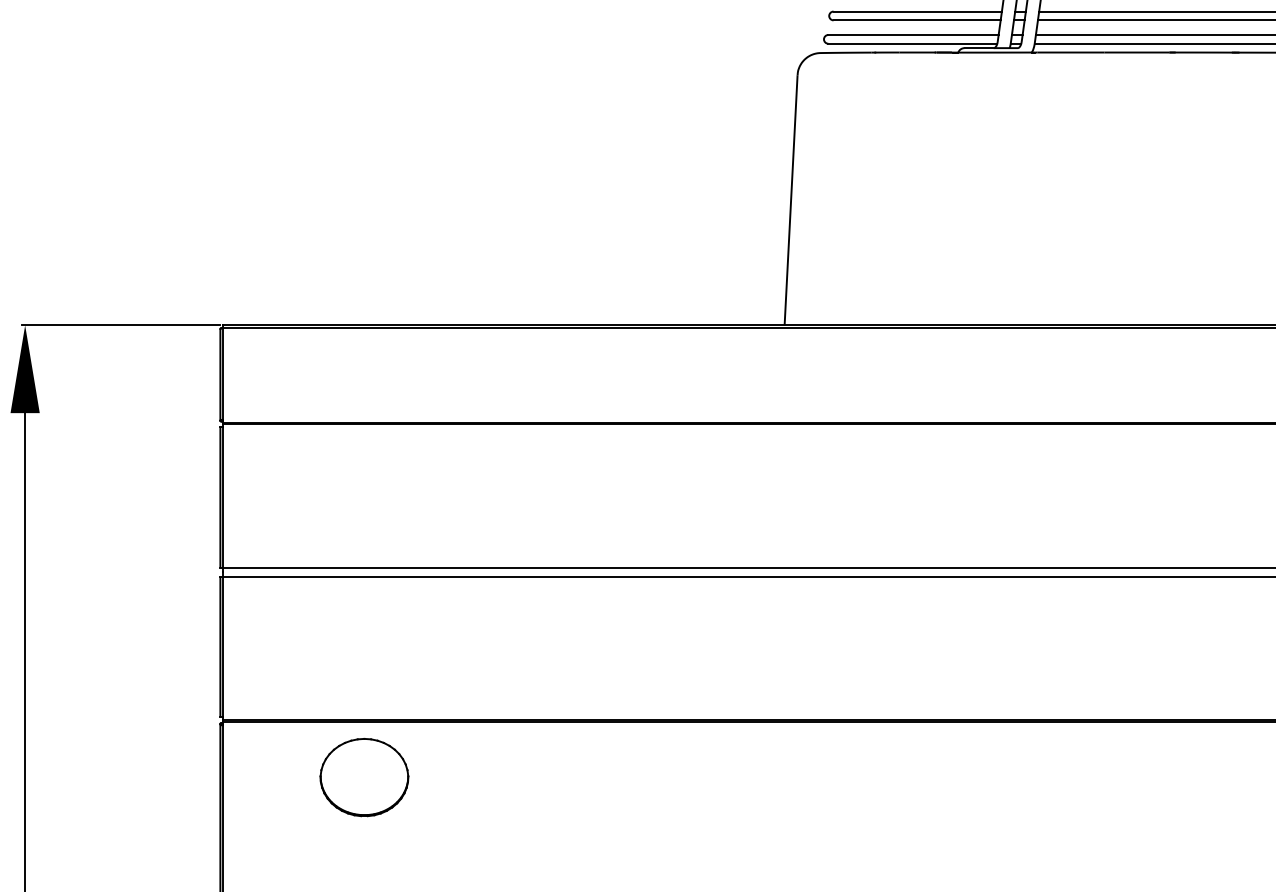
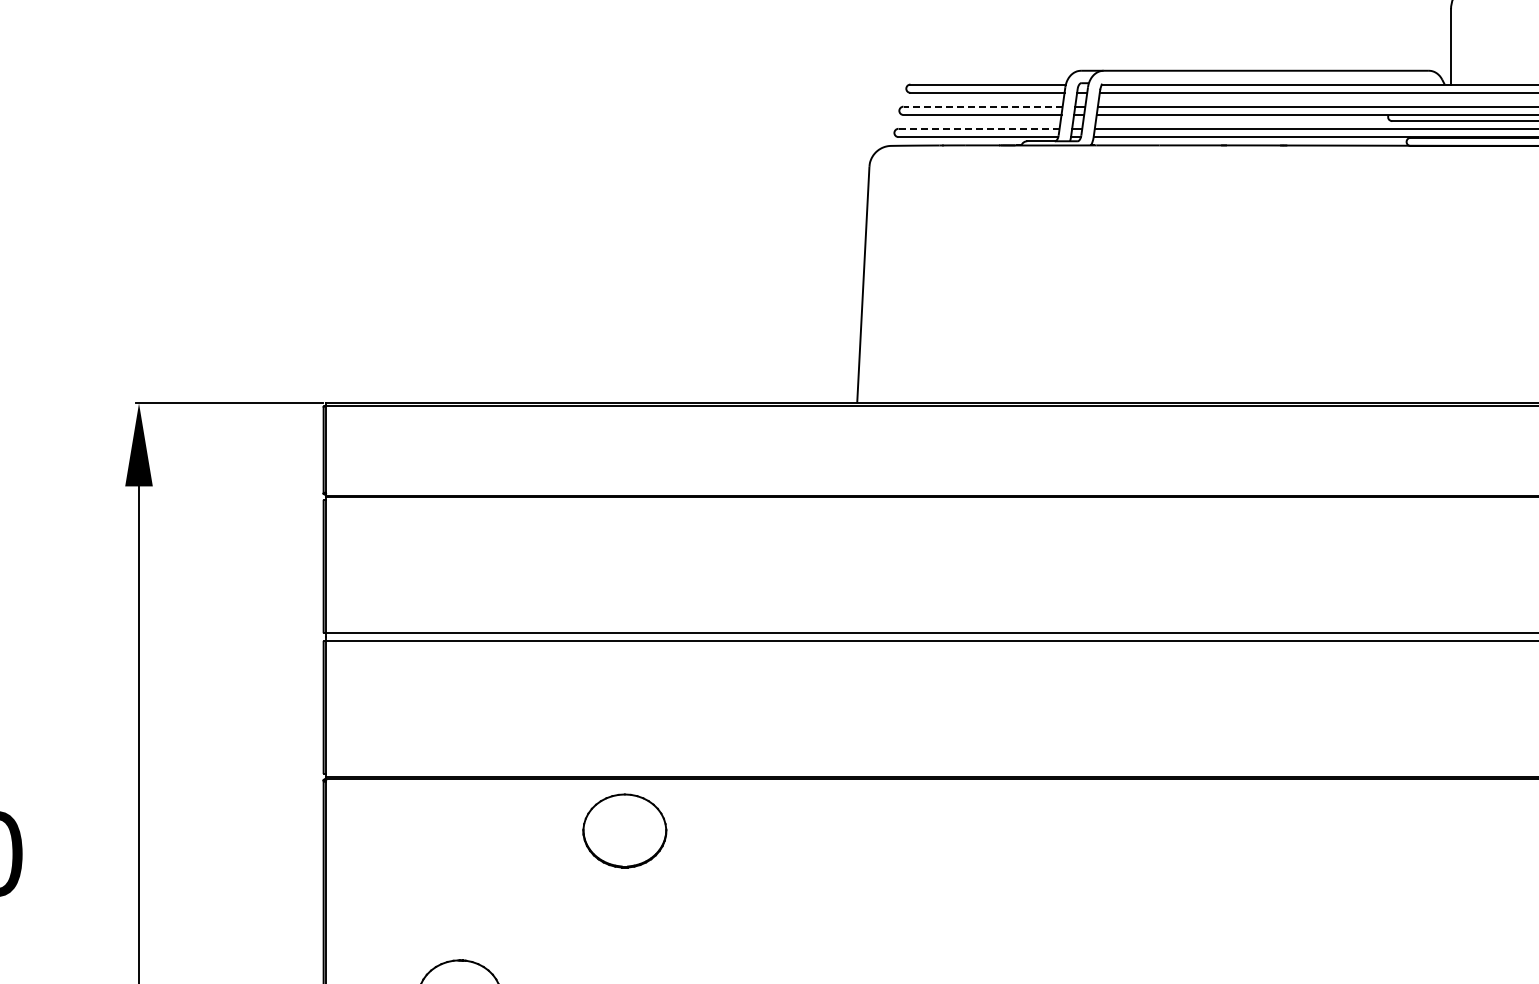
line: (918, 11) -> (983, 106), solid -> dashed
line: (913, 34) -> (979, 128), solid -> dashed
part: (364, 777) -> (624, 830), moved

